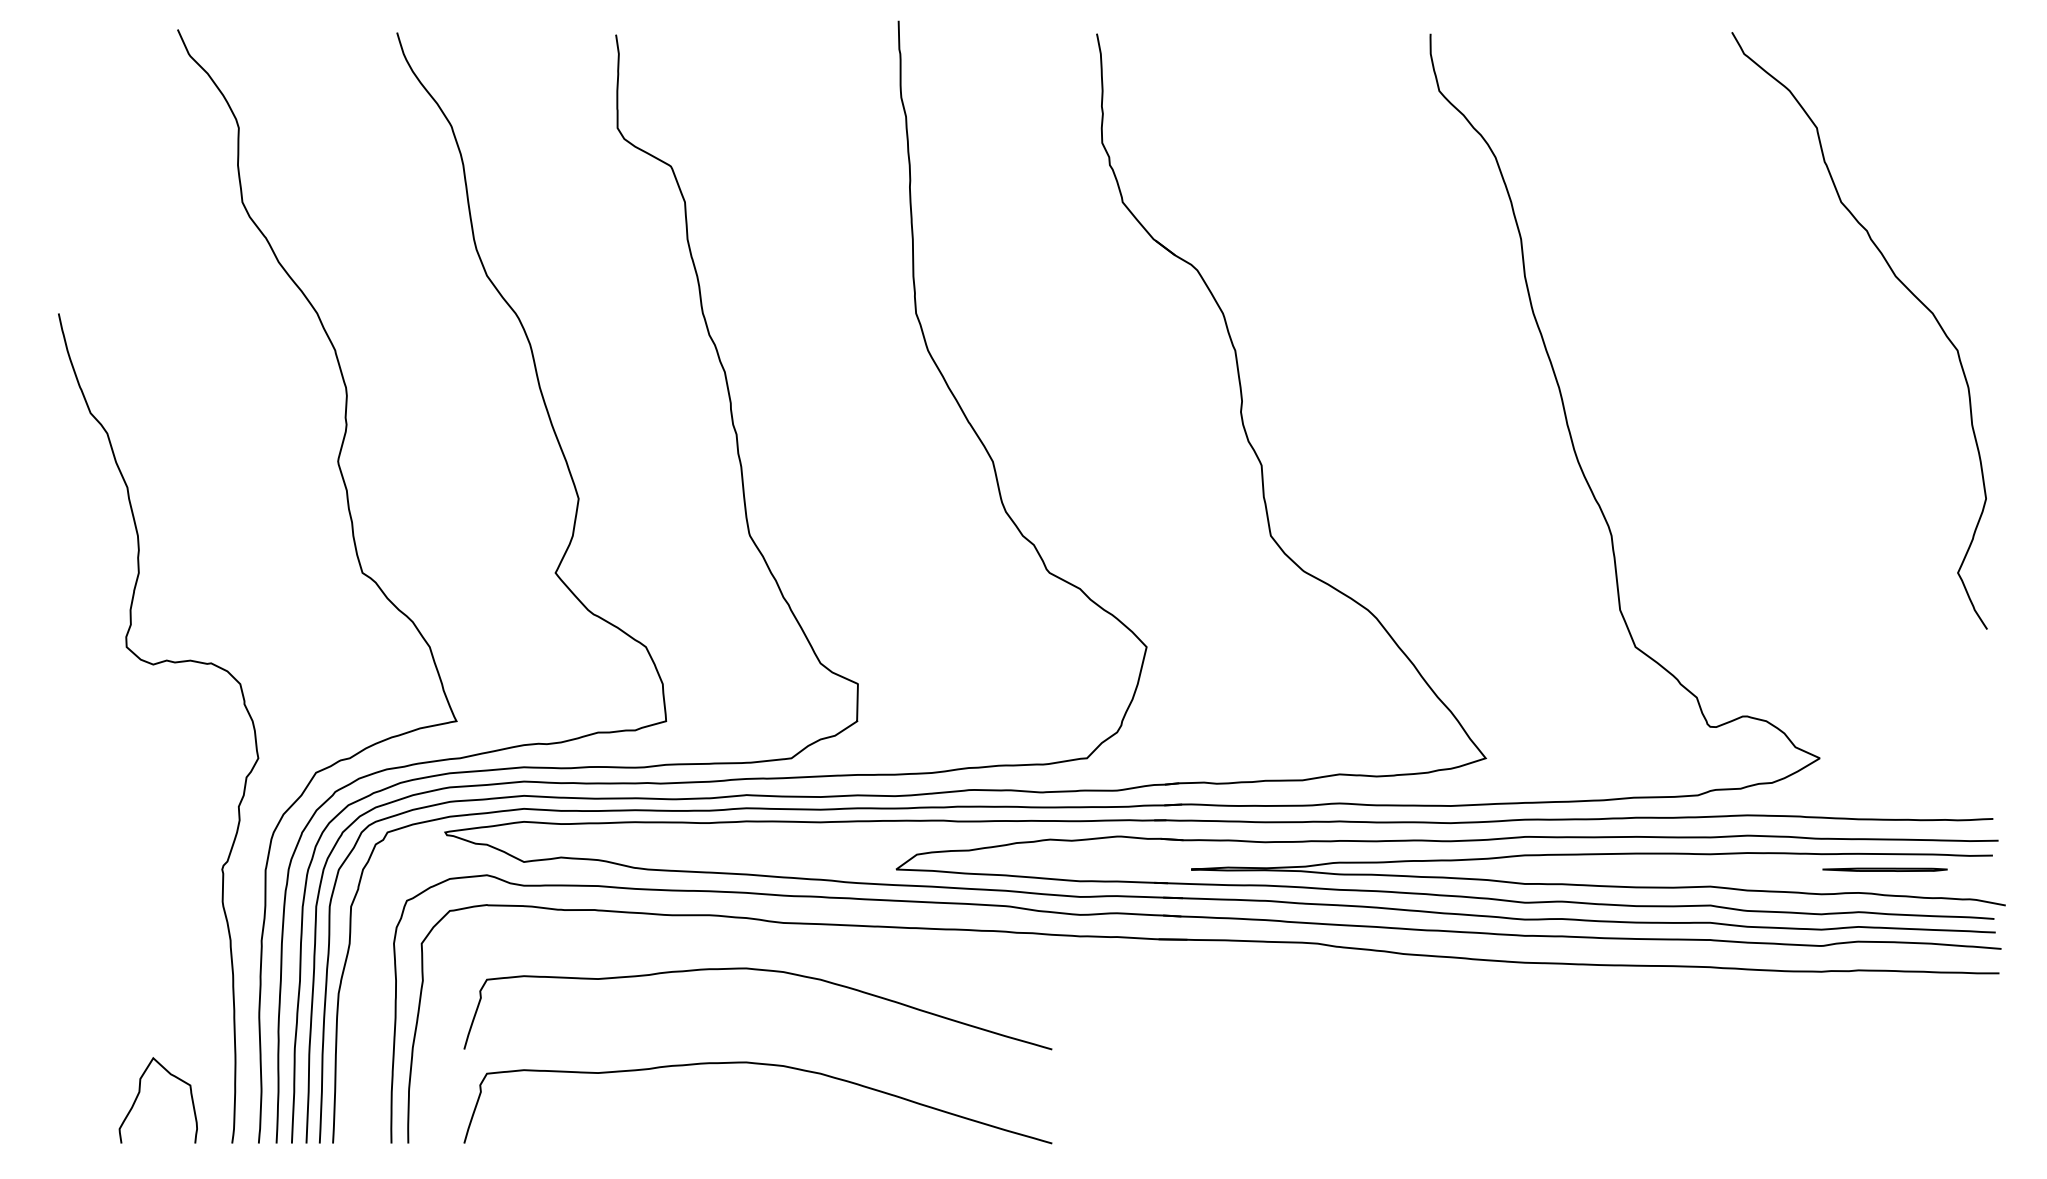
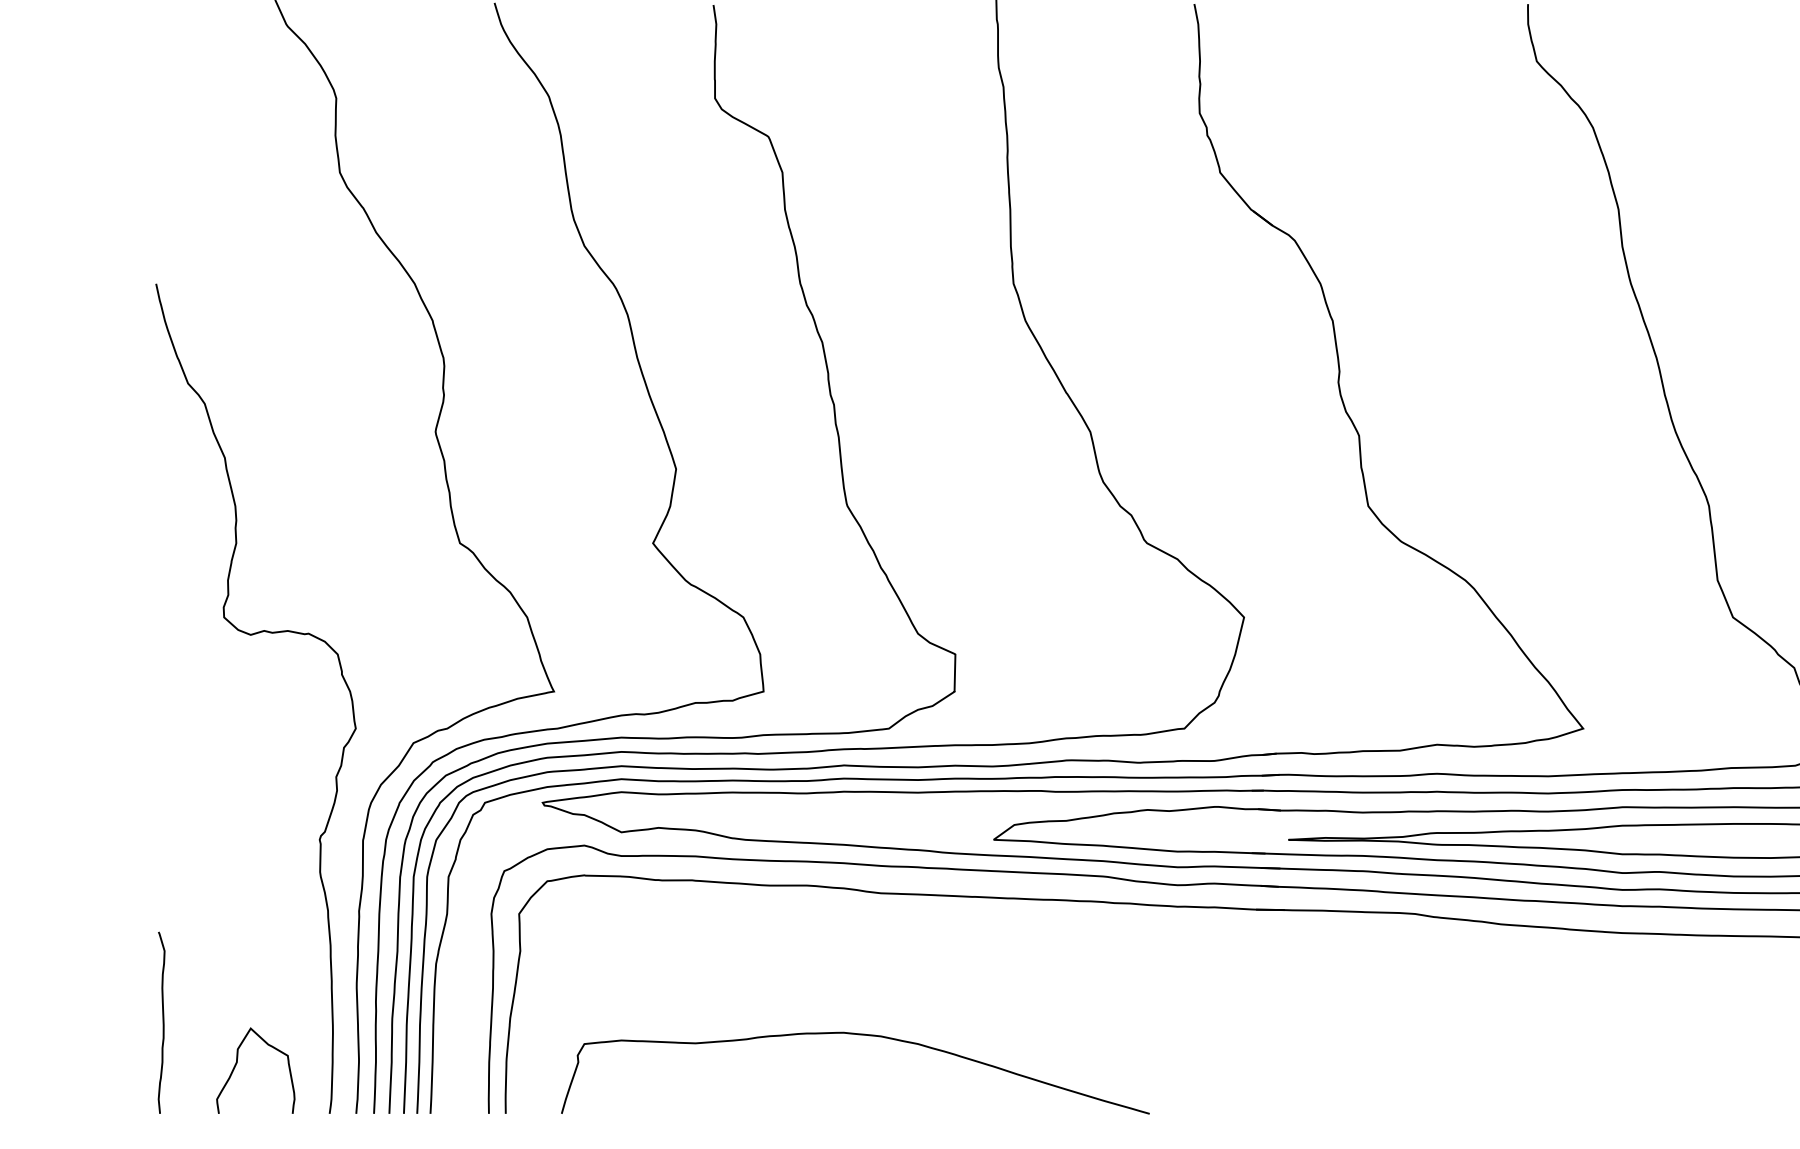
curve: (764, 971) -> (861, 941), removed
curve: (65, 1052) -> (162, 1022), added

